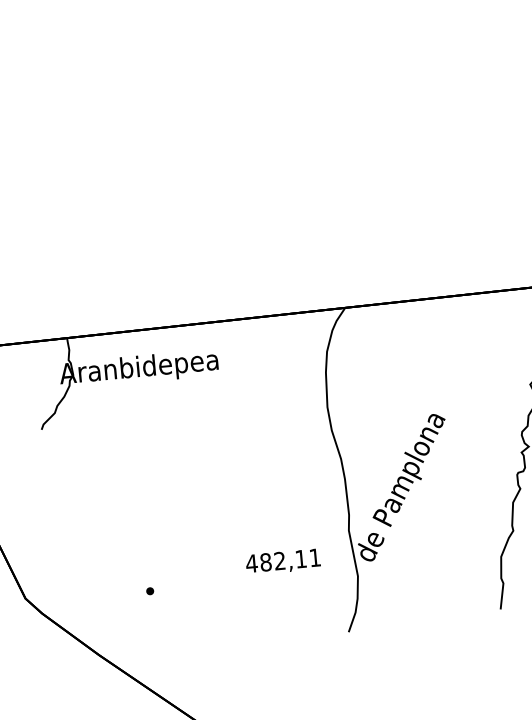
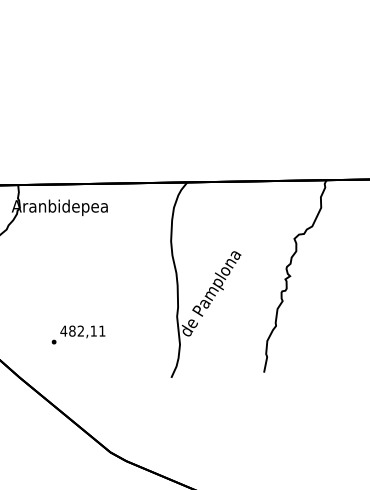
text: (282, 561) -> (82, 331), moved

